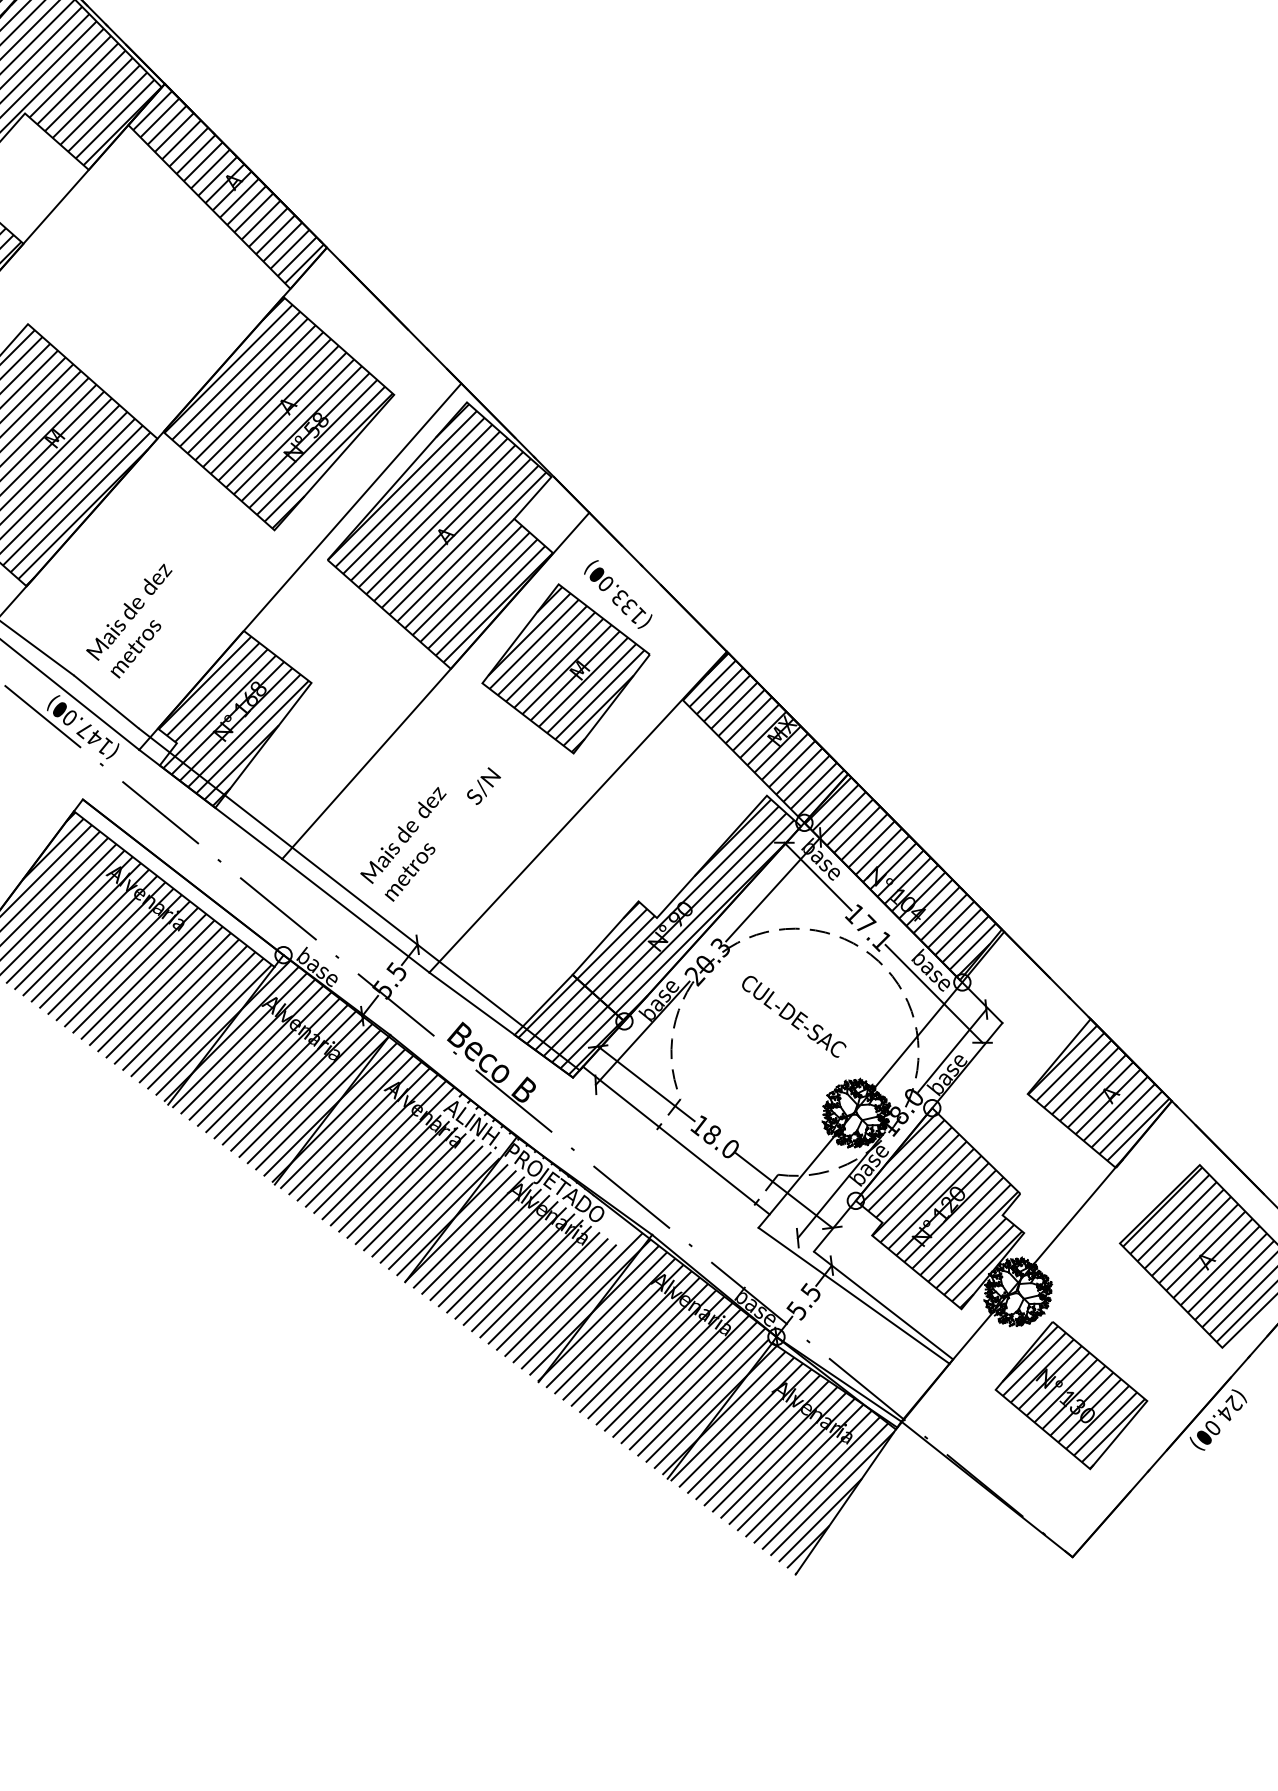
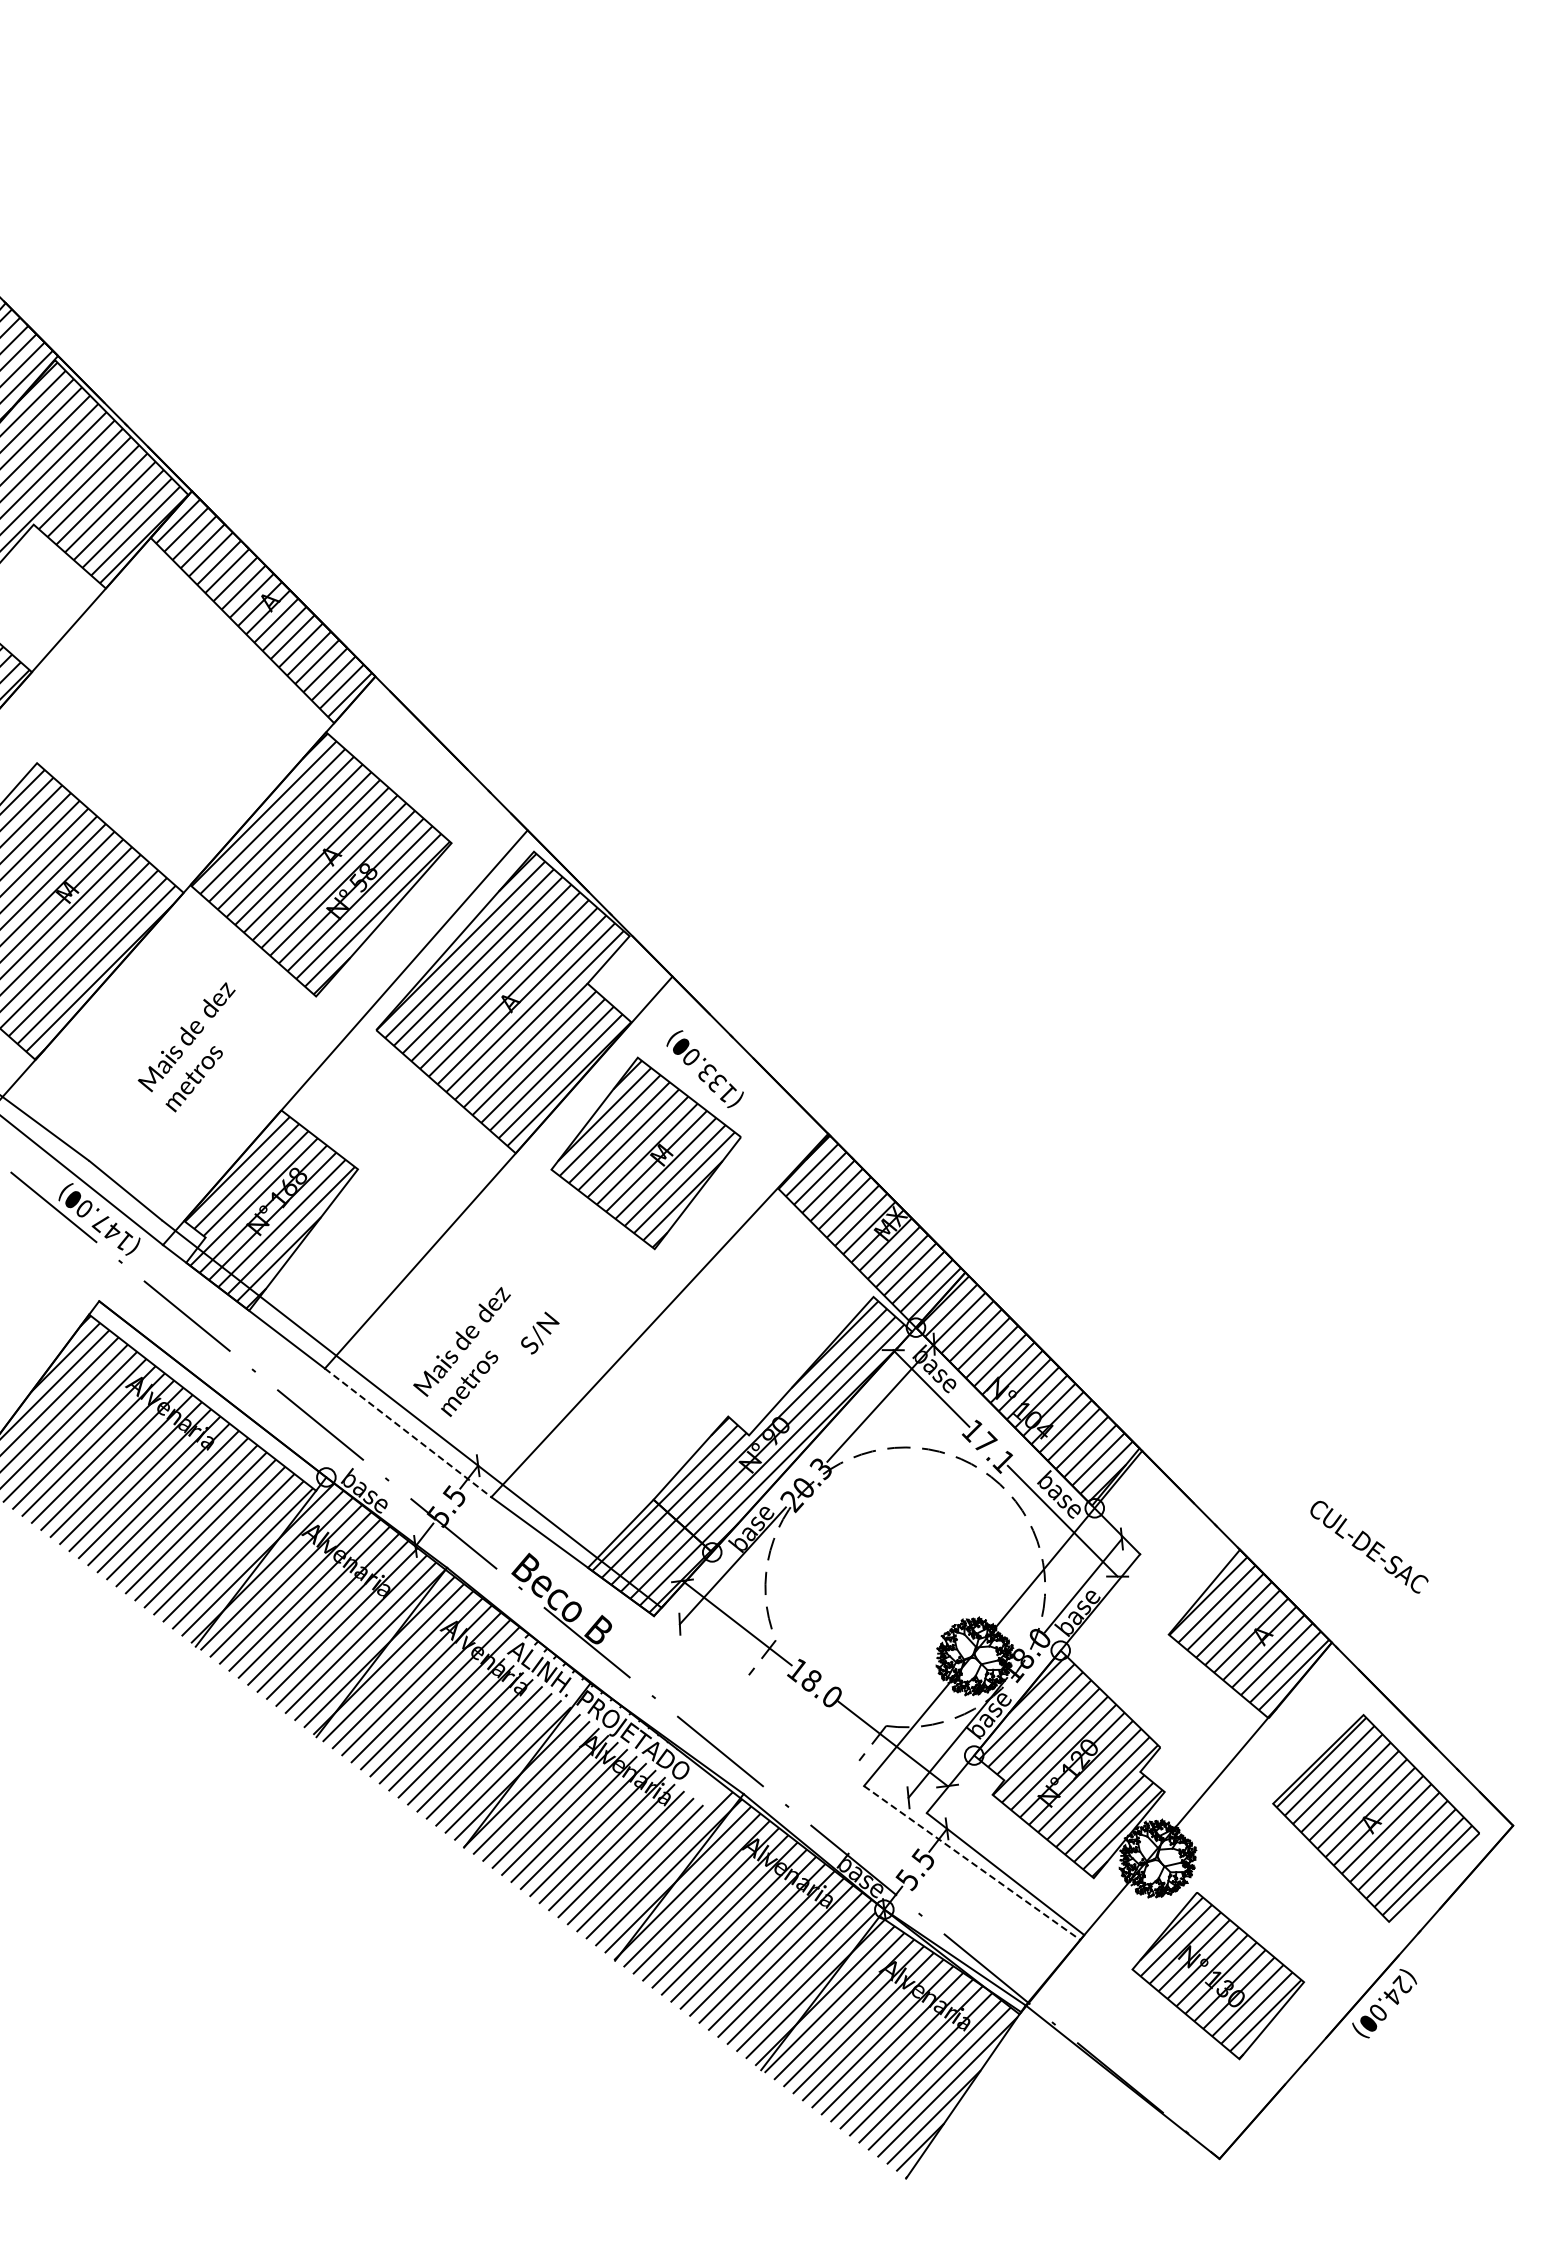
text: (129, 621) -> (186, 1047), moved
text: (484, 785) -> (540, 1332), moved
line: (356, 916) -> (408, 1433), solid -> dashed
text: (794, 1016) -> (1369, 1546), moved
line: (675, 1140) -> (770, 1687), removed
line: (854, 1296) -> (972, 1863), solid -> dashed

